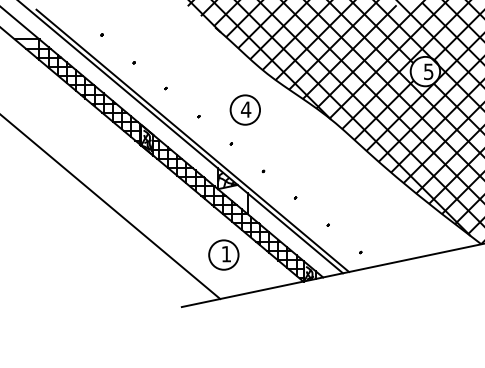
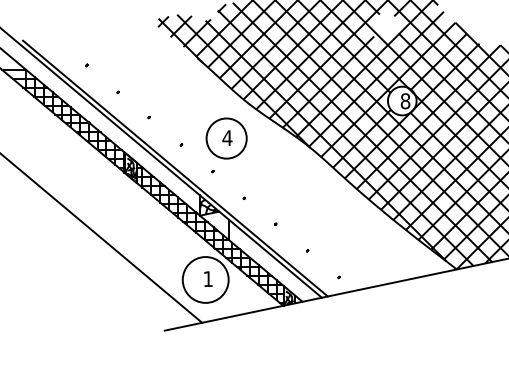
text: (428, 72) -> (405, 101), 5 -> 8
circle: (245, 110) -> (226, 138), size x1.4
circle: (223, 254) -> (205, 279), size x1.6

